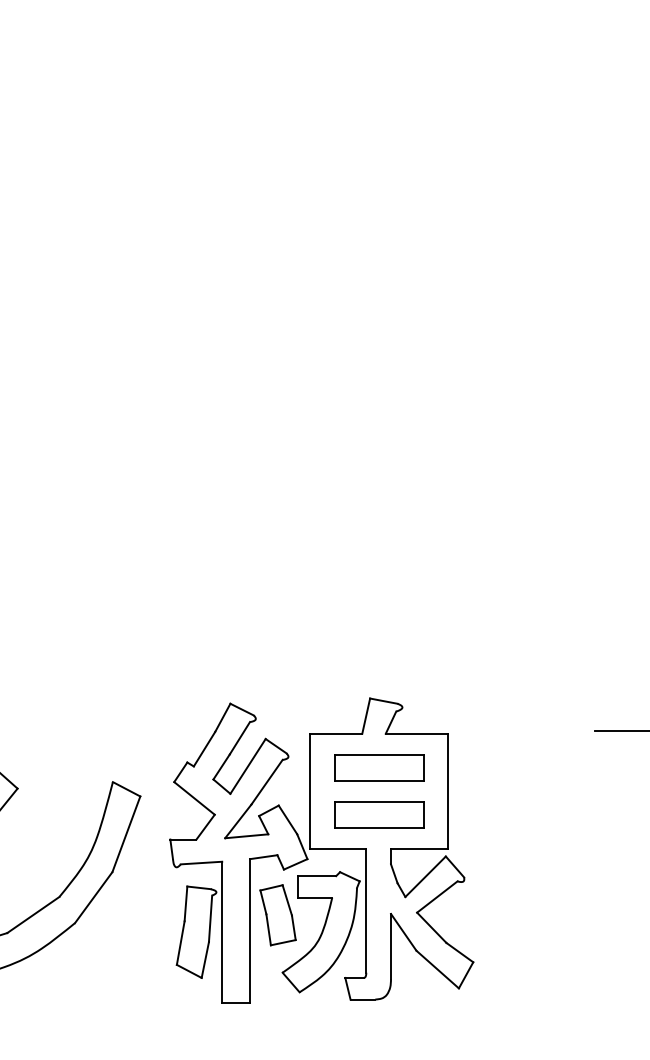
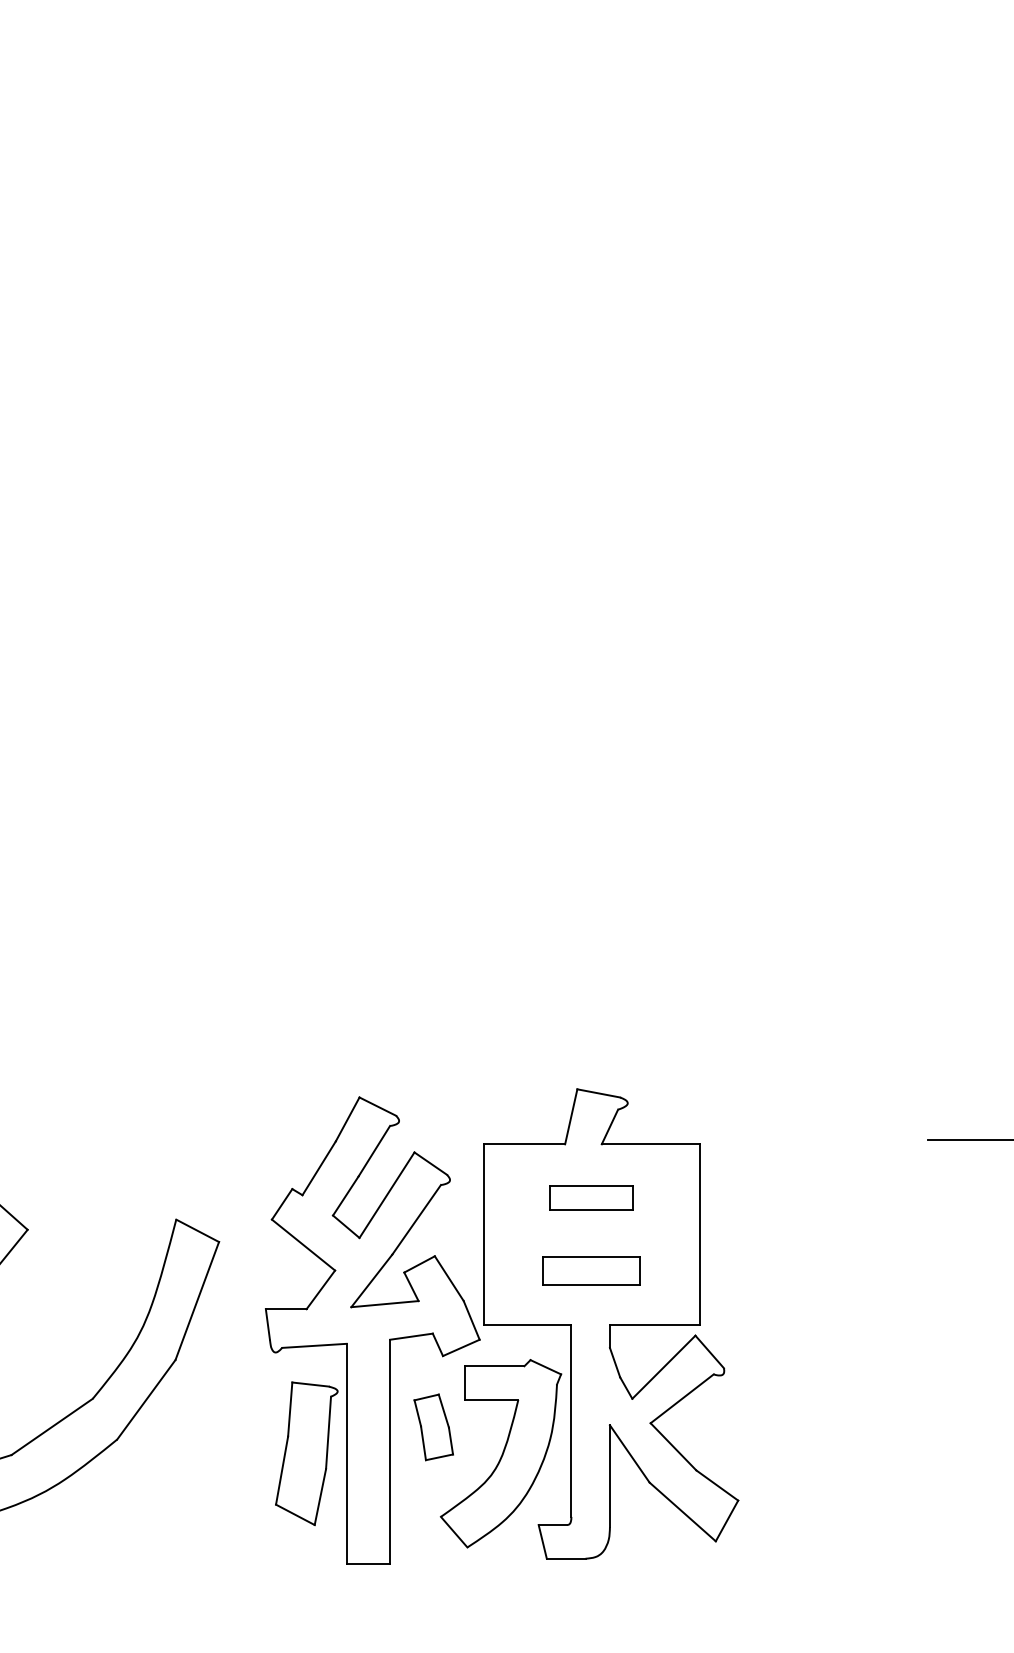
part: (379, 767) -> (591, 1196), size x0.6
part: (379, 814) -> (591, 1270), size x0.7
part: (277, 915) -> (432, 1427), size x0.7

